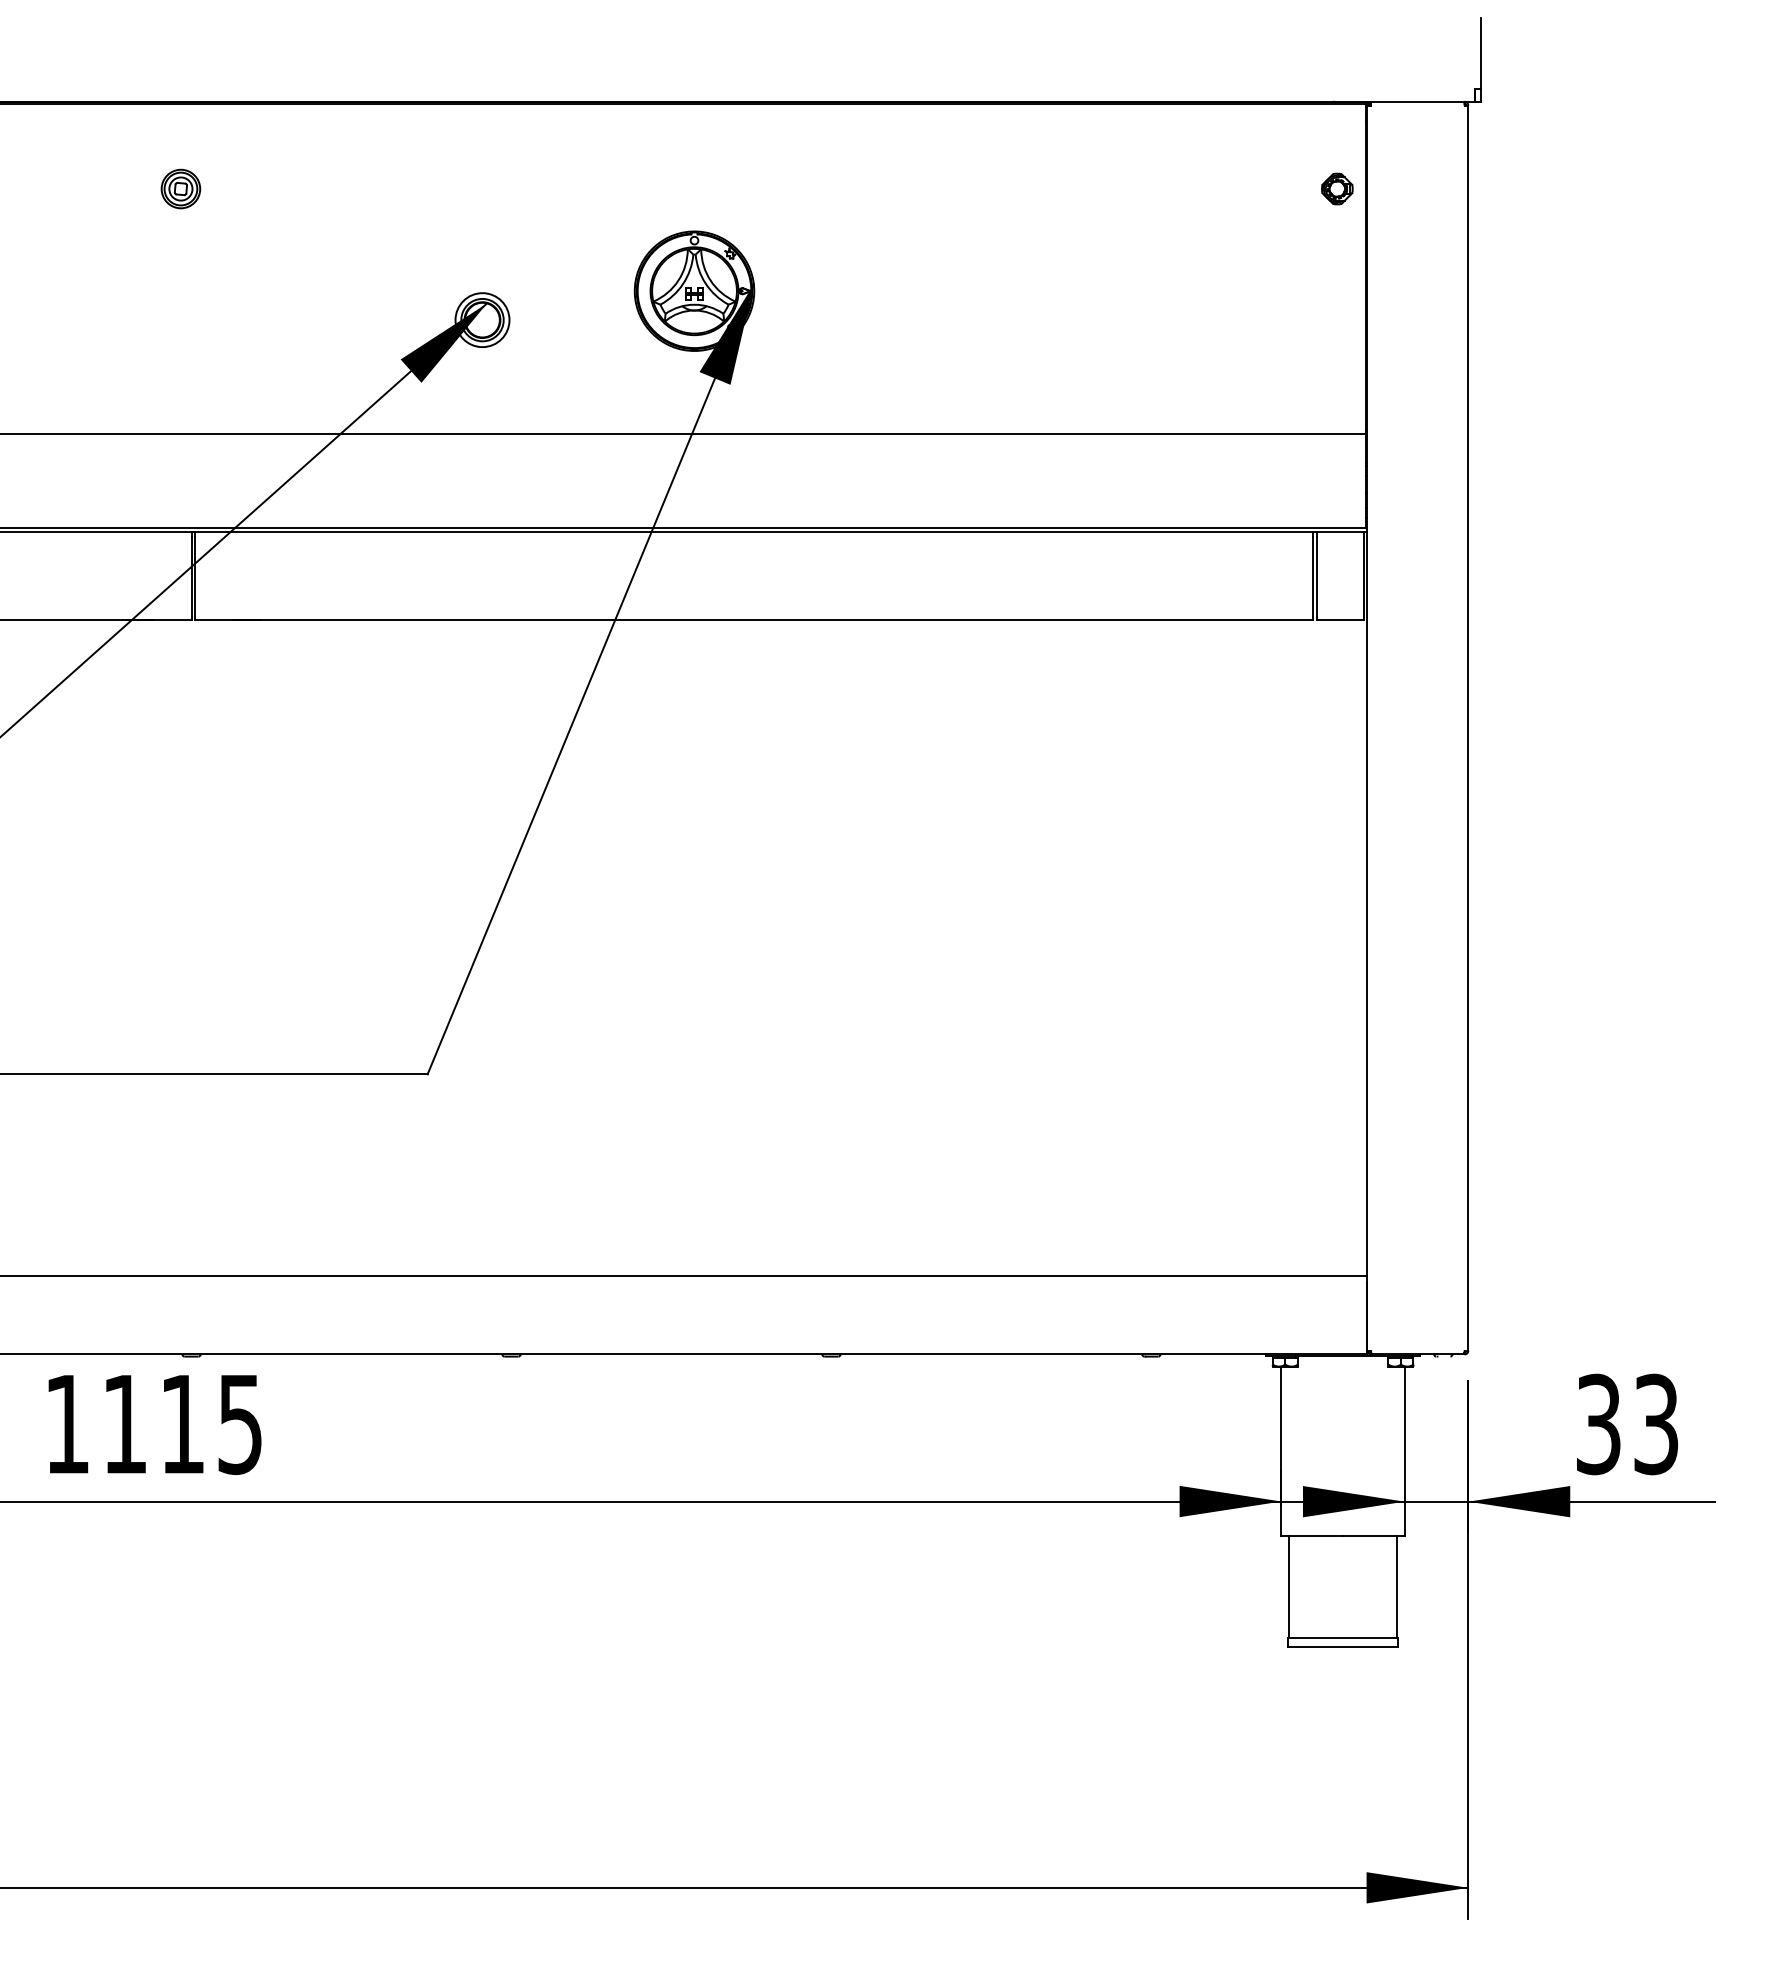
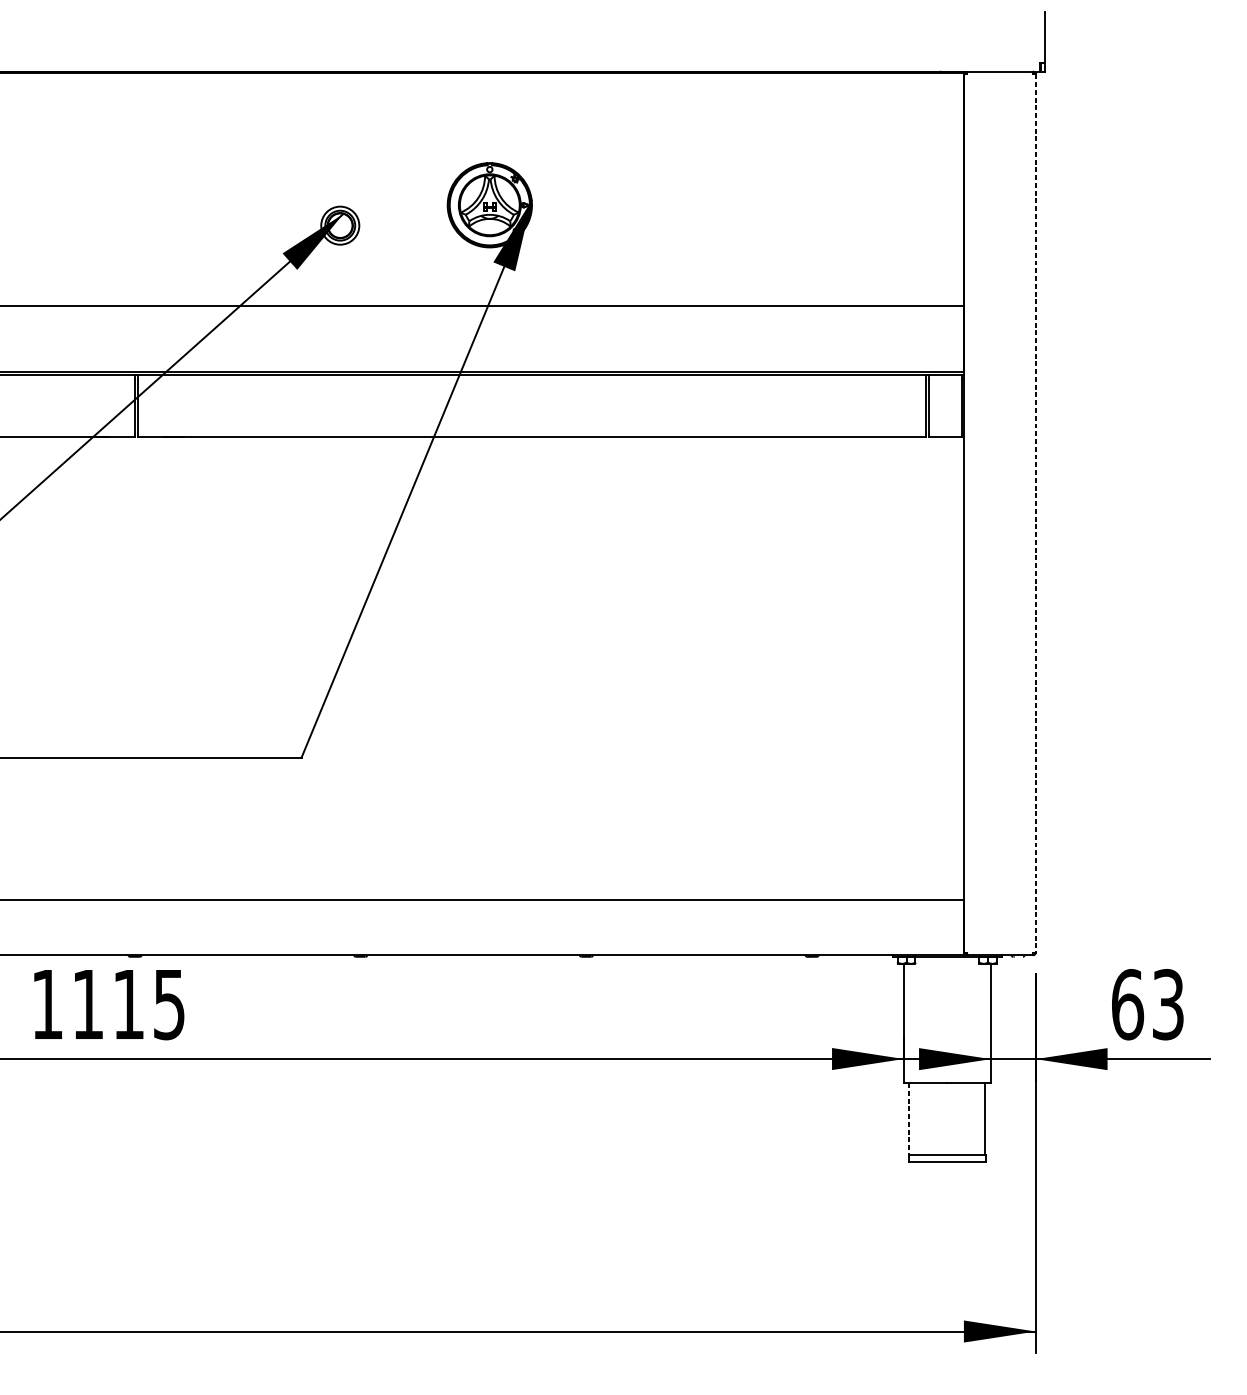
part: (180, 188) -> (127, 132), removed
part: (1337, 188) -> (943, 132), removed
line: (1468, 728) -> (1035, 513), solid -> dashed
text: (1598, 1424) -> (1127, 1004), 33 -> 63
line: (1289, 1587) -> (909, 1119), solid -> dashed

